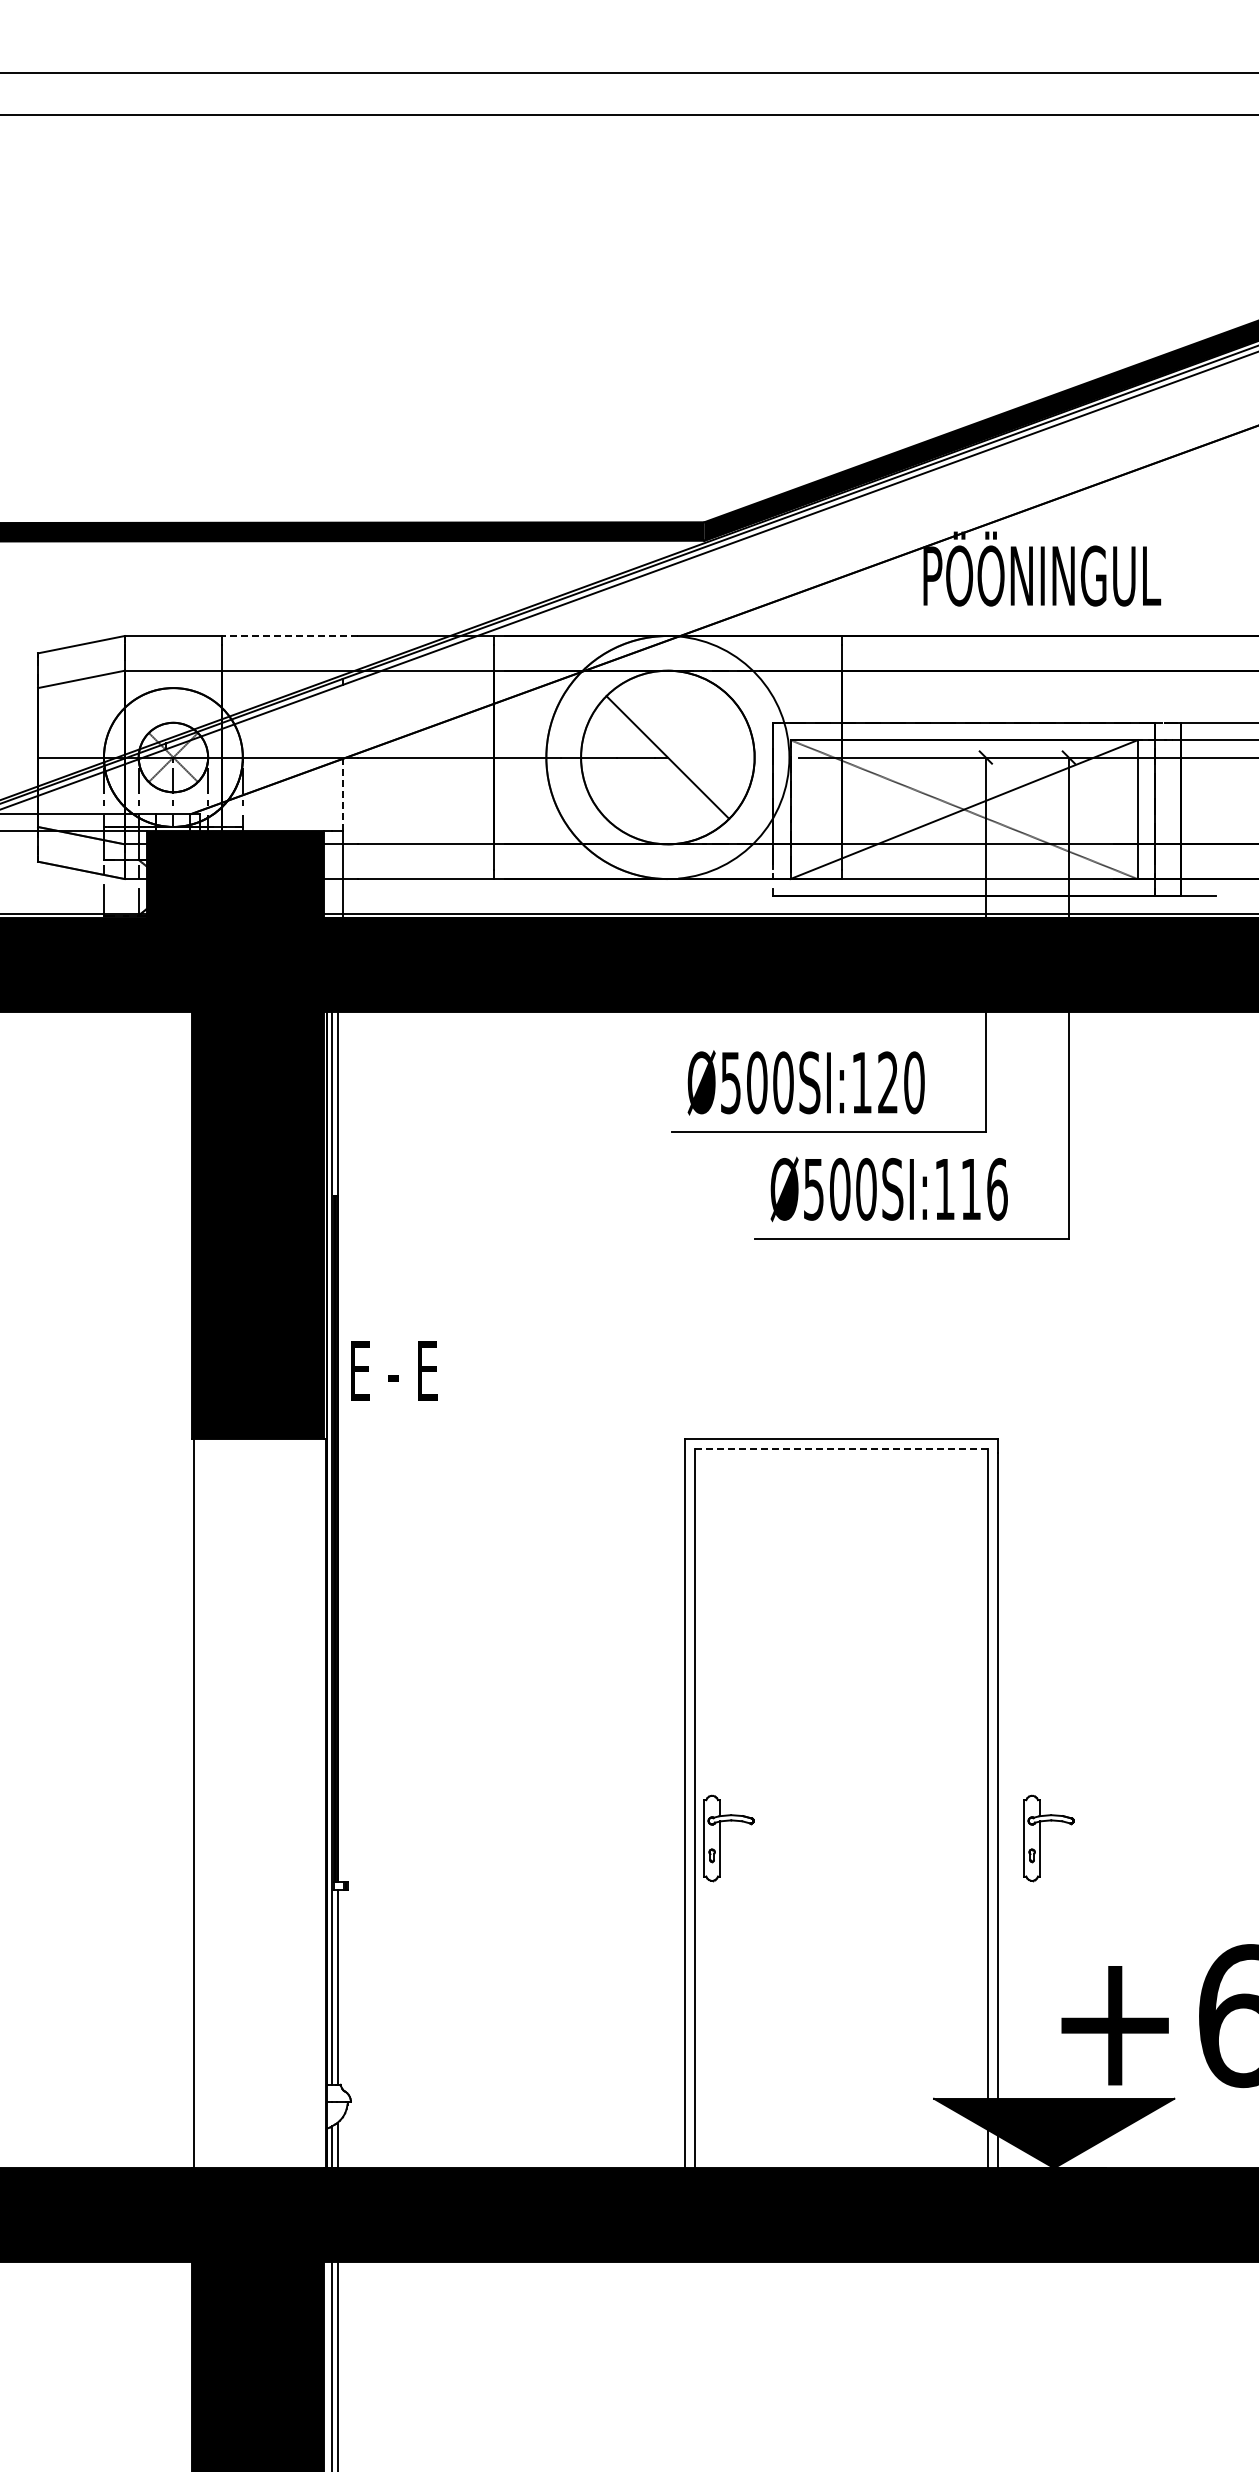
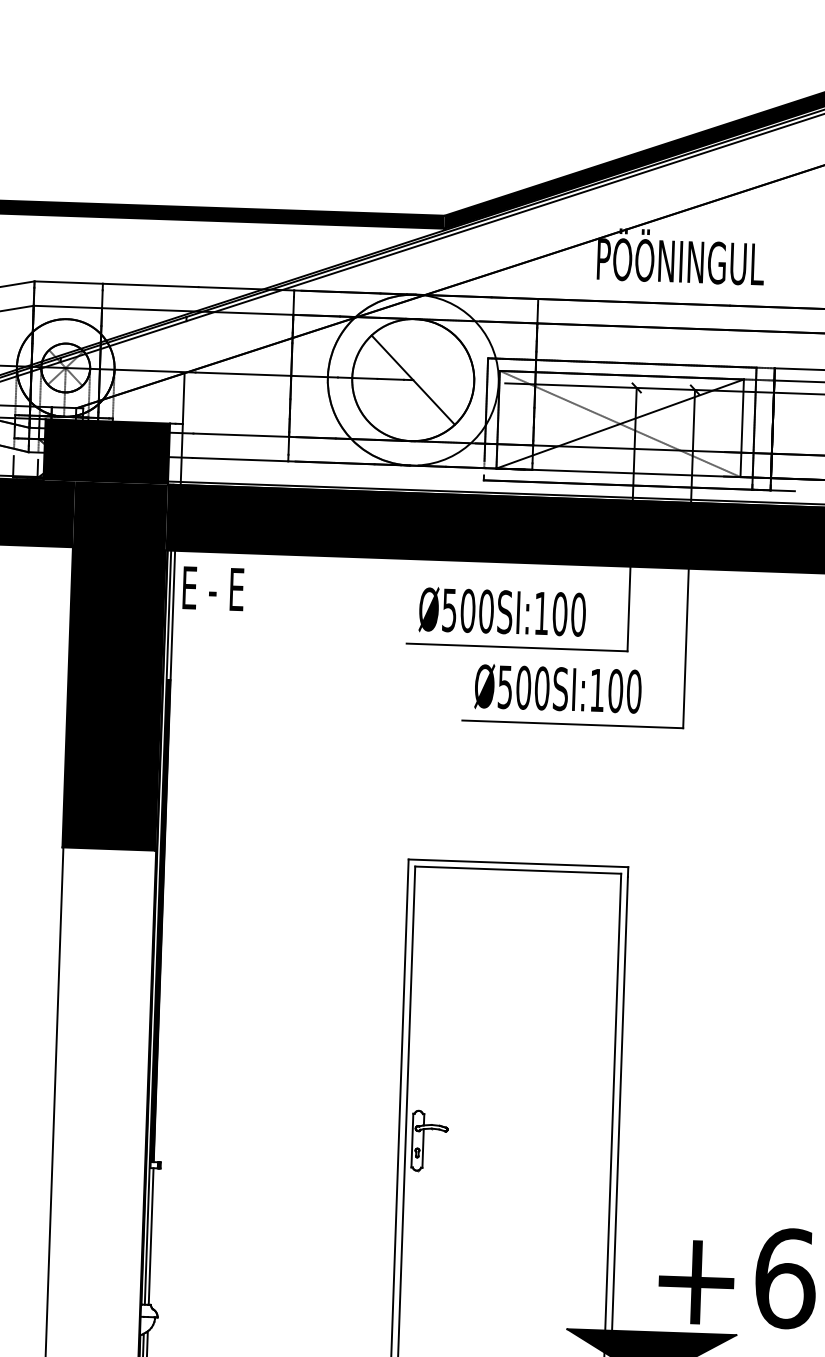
line: (289, 636) -> (150, 285), dashed -> solid
line: (342, 794) -> (183, 398), dashed -> solid
text: (887, 1082) -> (559, 613), Ø500SI:120 -> Ø500SI:100
text: (983, 1189) -> (624, 691), Ø500SI:116 -> Ø500SI:100
text: (394, 1370) -> (213, 588), moved
line: (841, 1448) -> (518, 869), dashed -> solid
part: (1040, 1838) -> (648, 1148), removed

